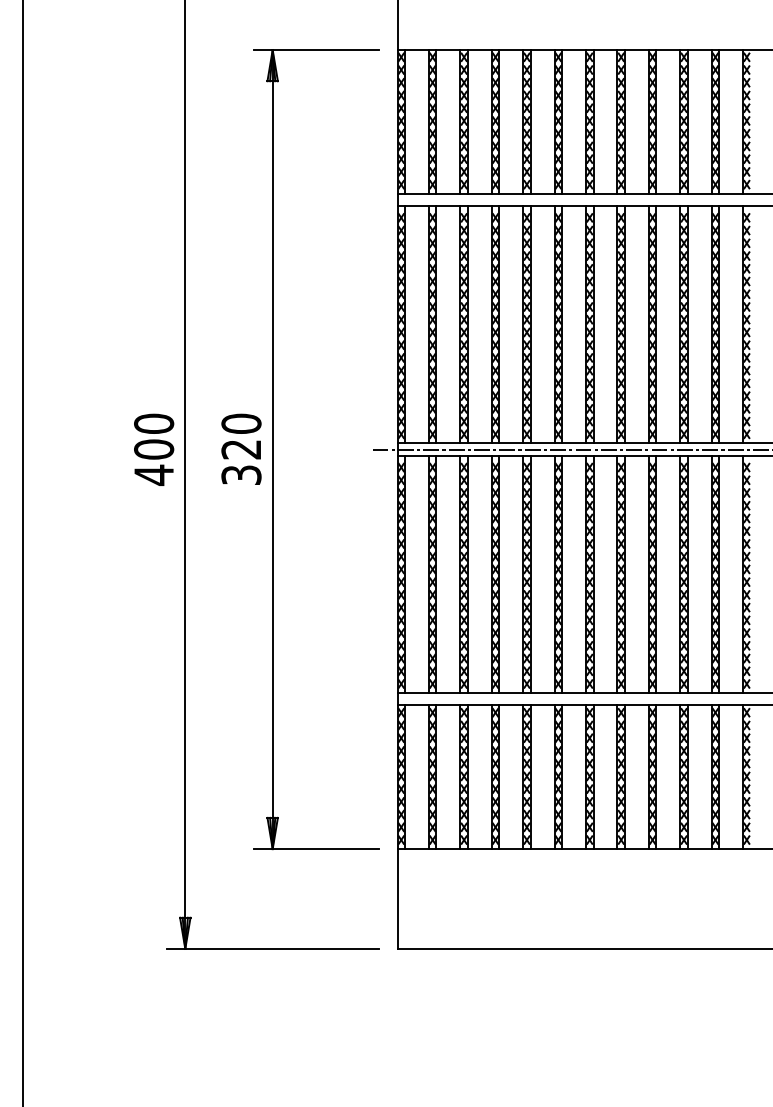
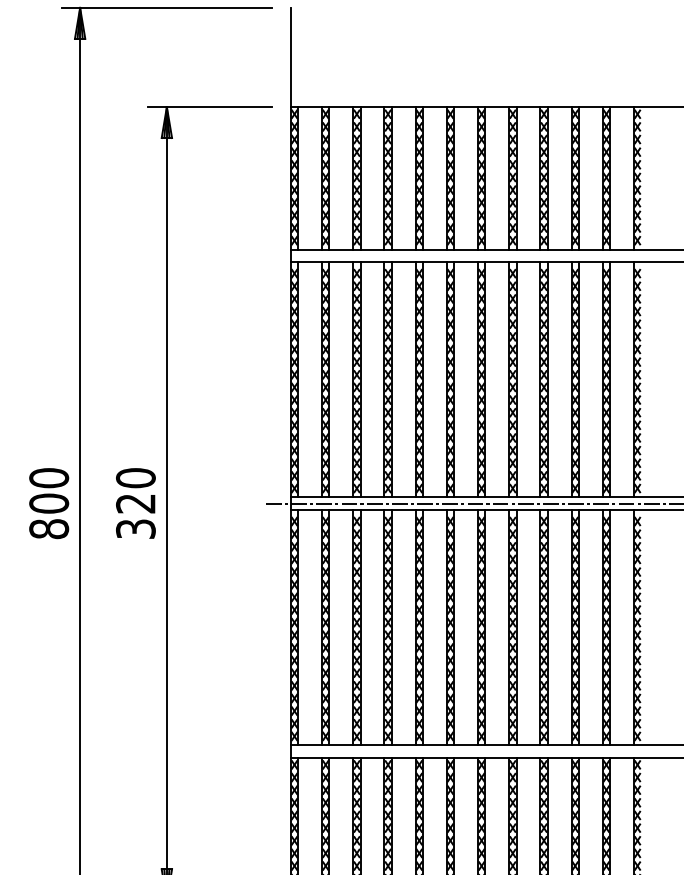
text: (154, 474) -> (49, 528), 400 -> 800

